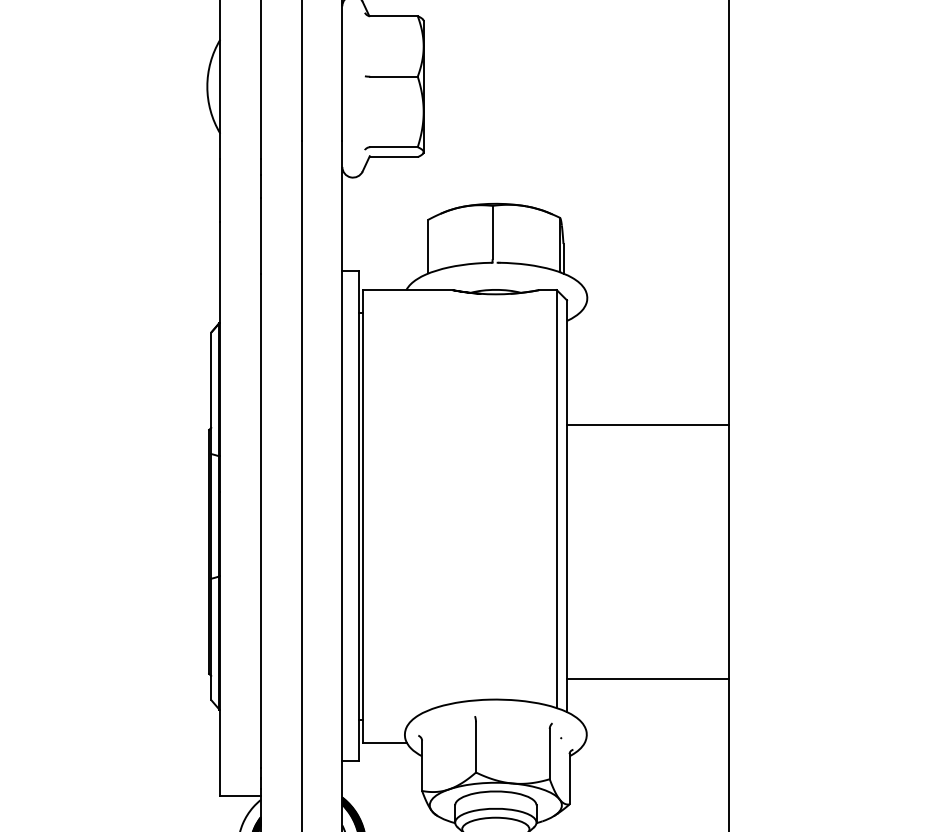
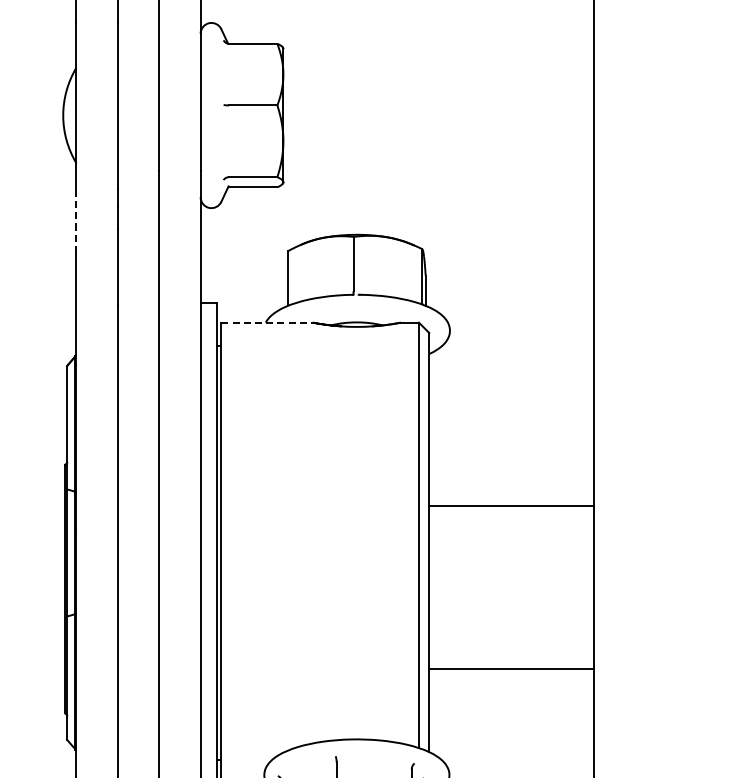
line: (220, 189) -> (76, 220), solid -> dashed
line: (407, 290) -> (266, 323), solid -> dashed
line: (647, 424) -> (511, 505), moved
line: (647, 679) -> (511, 669), moved

